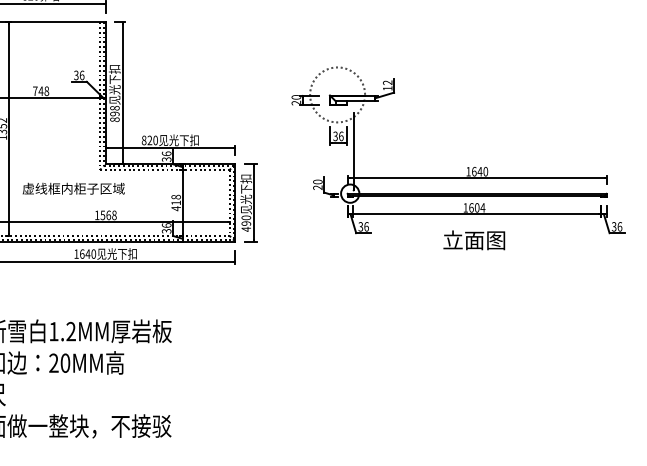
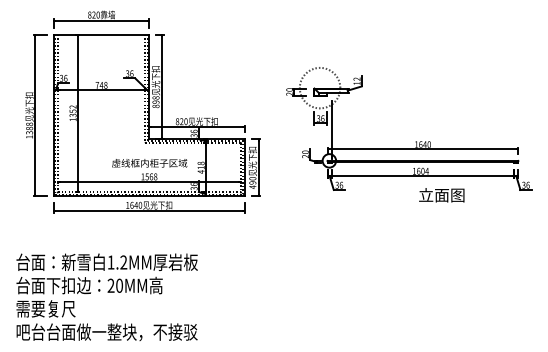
text: (73, 189) -> (149, 163), moved
text: (473, 240) -> (441, 195), moved

